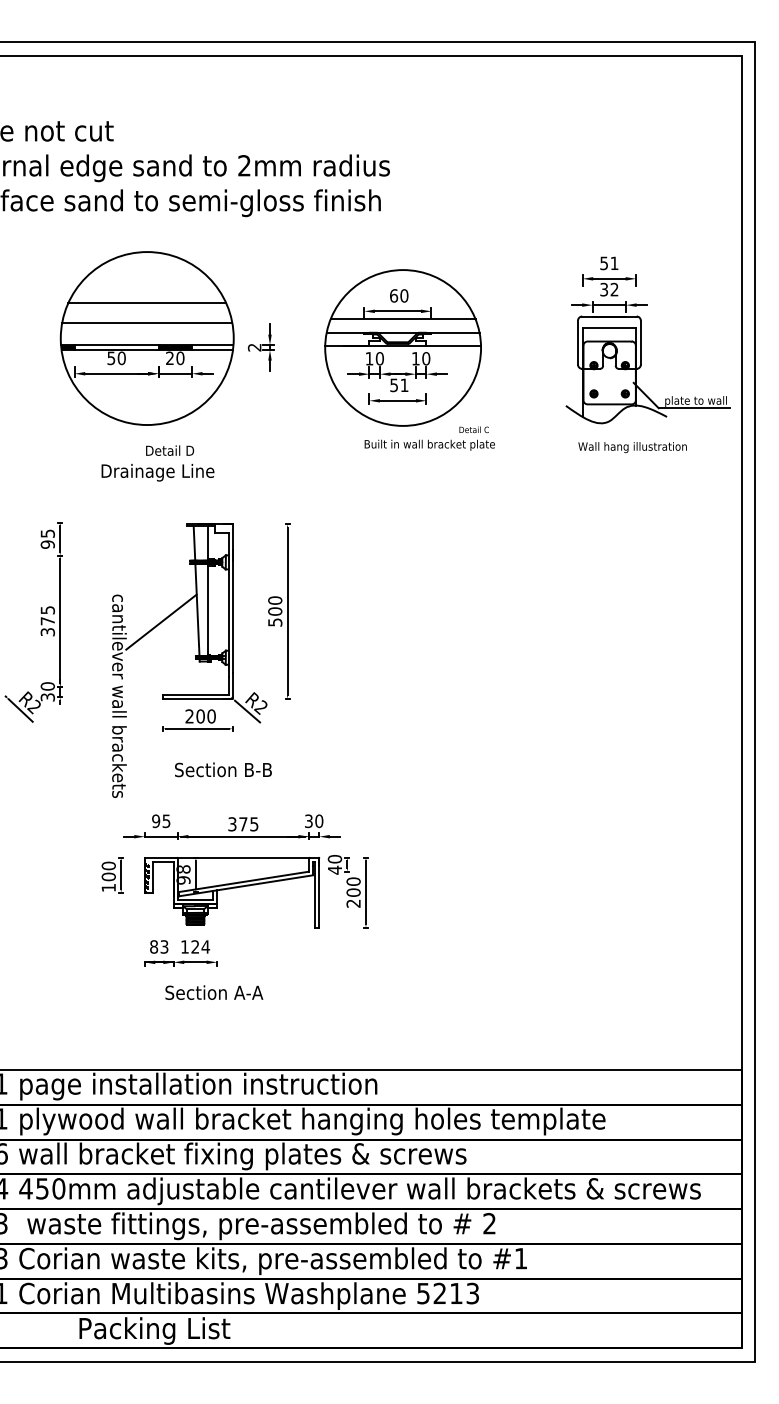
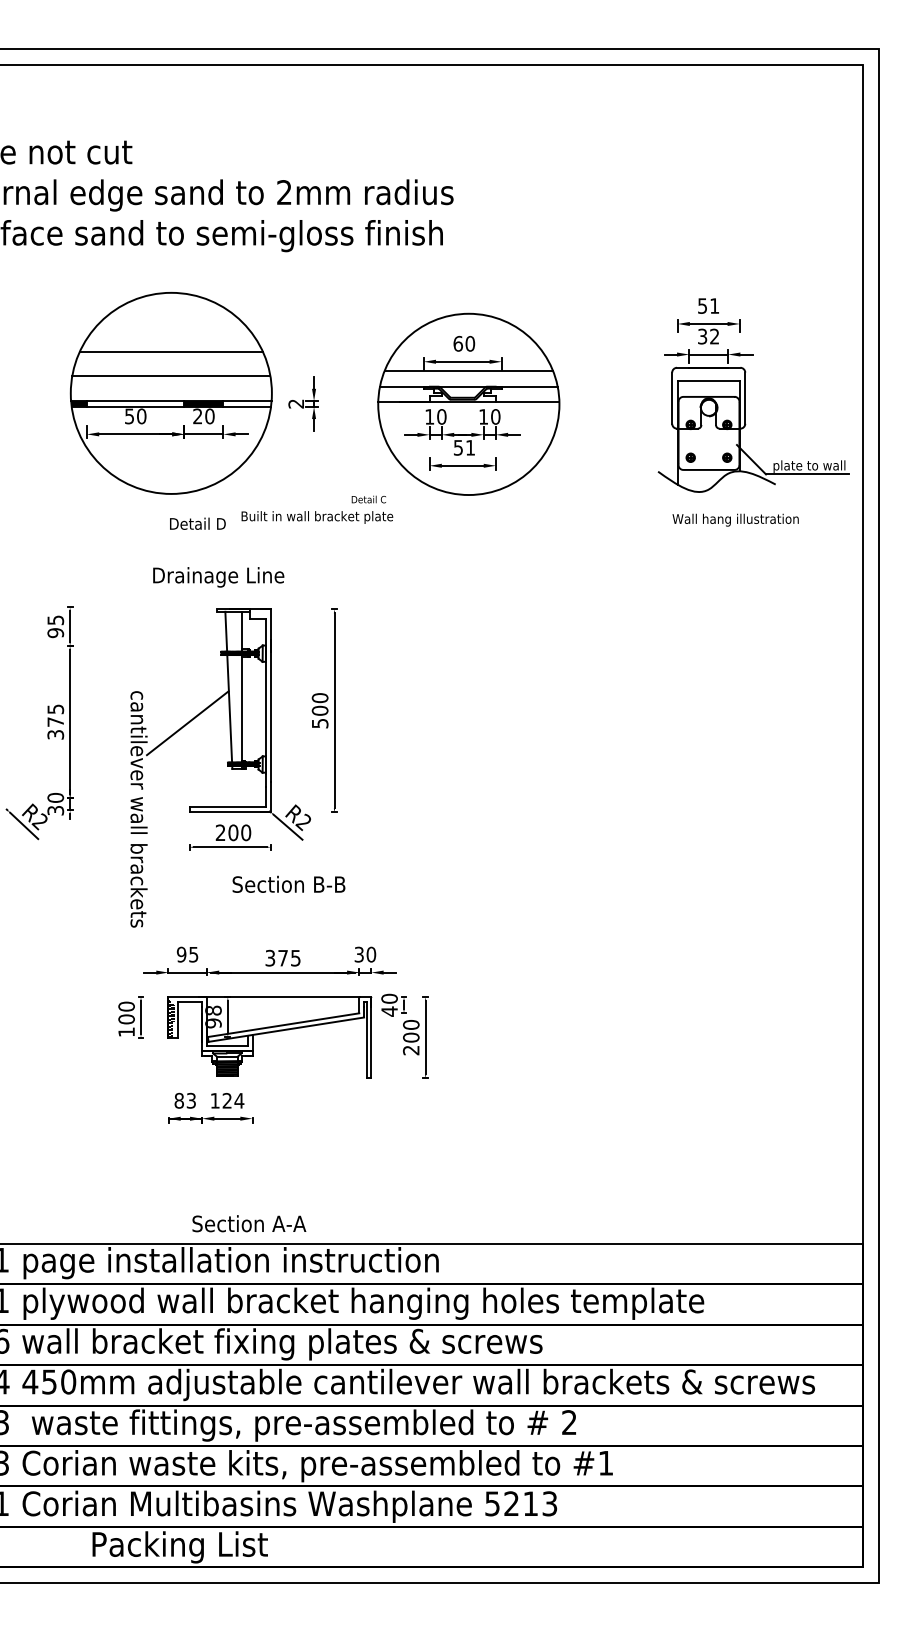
text: (429, 438) -> (316, 509), moved
text: (157, 472) -> (218, 577), moved
text: (223, 769) -> (289, 884), moved
text: (214, 992) -> (249, 1223), moved

